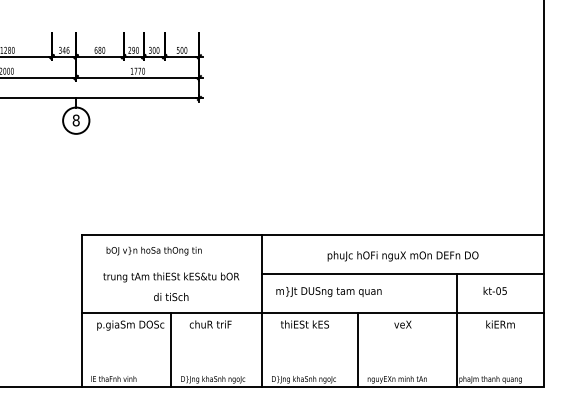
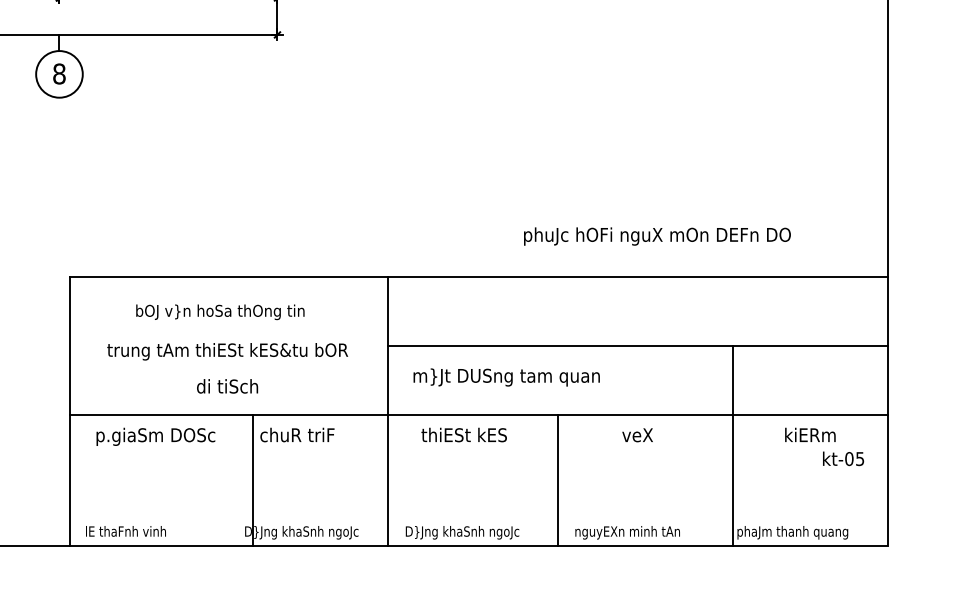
text: (153, 250) -> (219, 311), moved
text: (402, 256) -> (656, 236), moved
text: (494, 290) -> (842, 458), moved
line: (171, 350) -> (252, 481), moved

